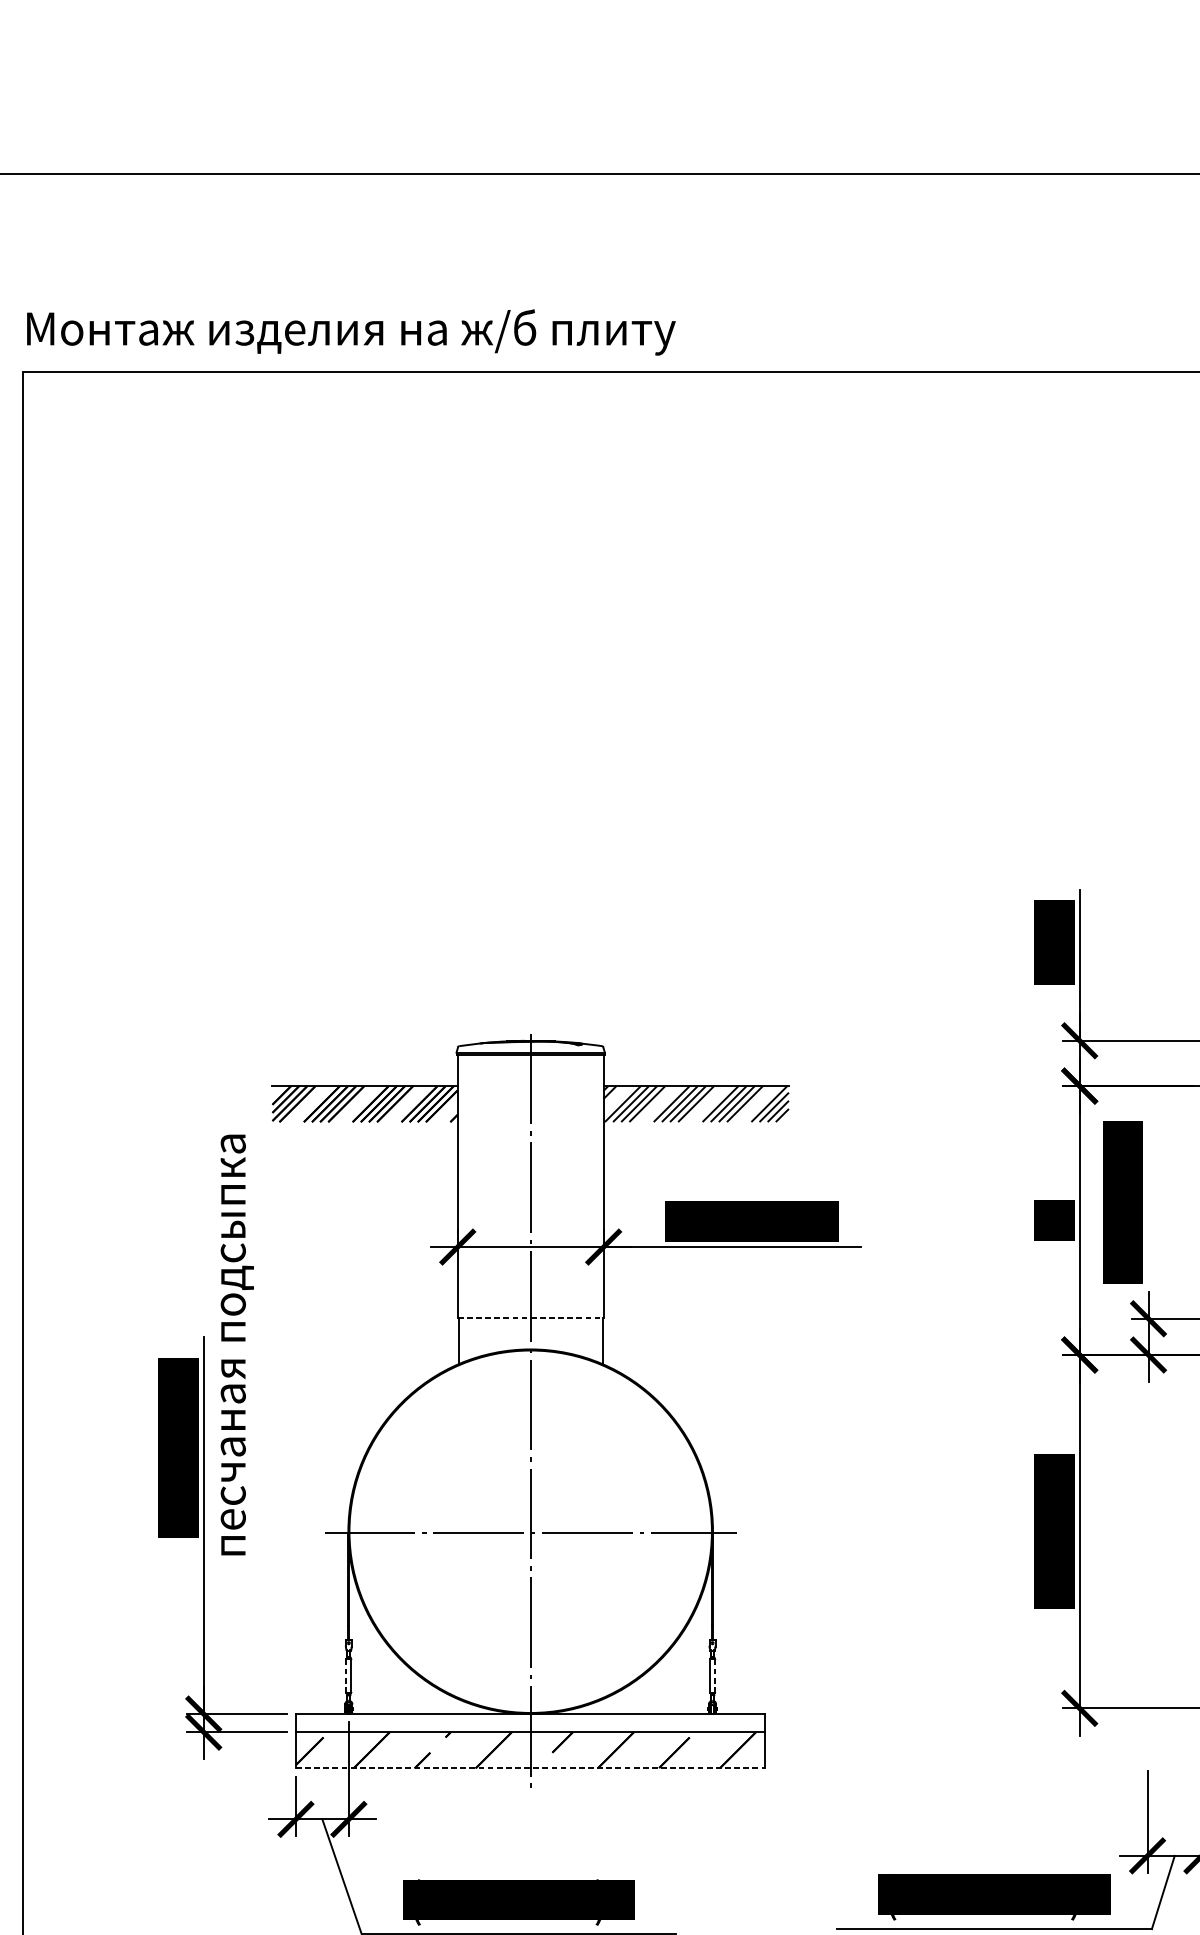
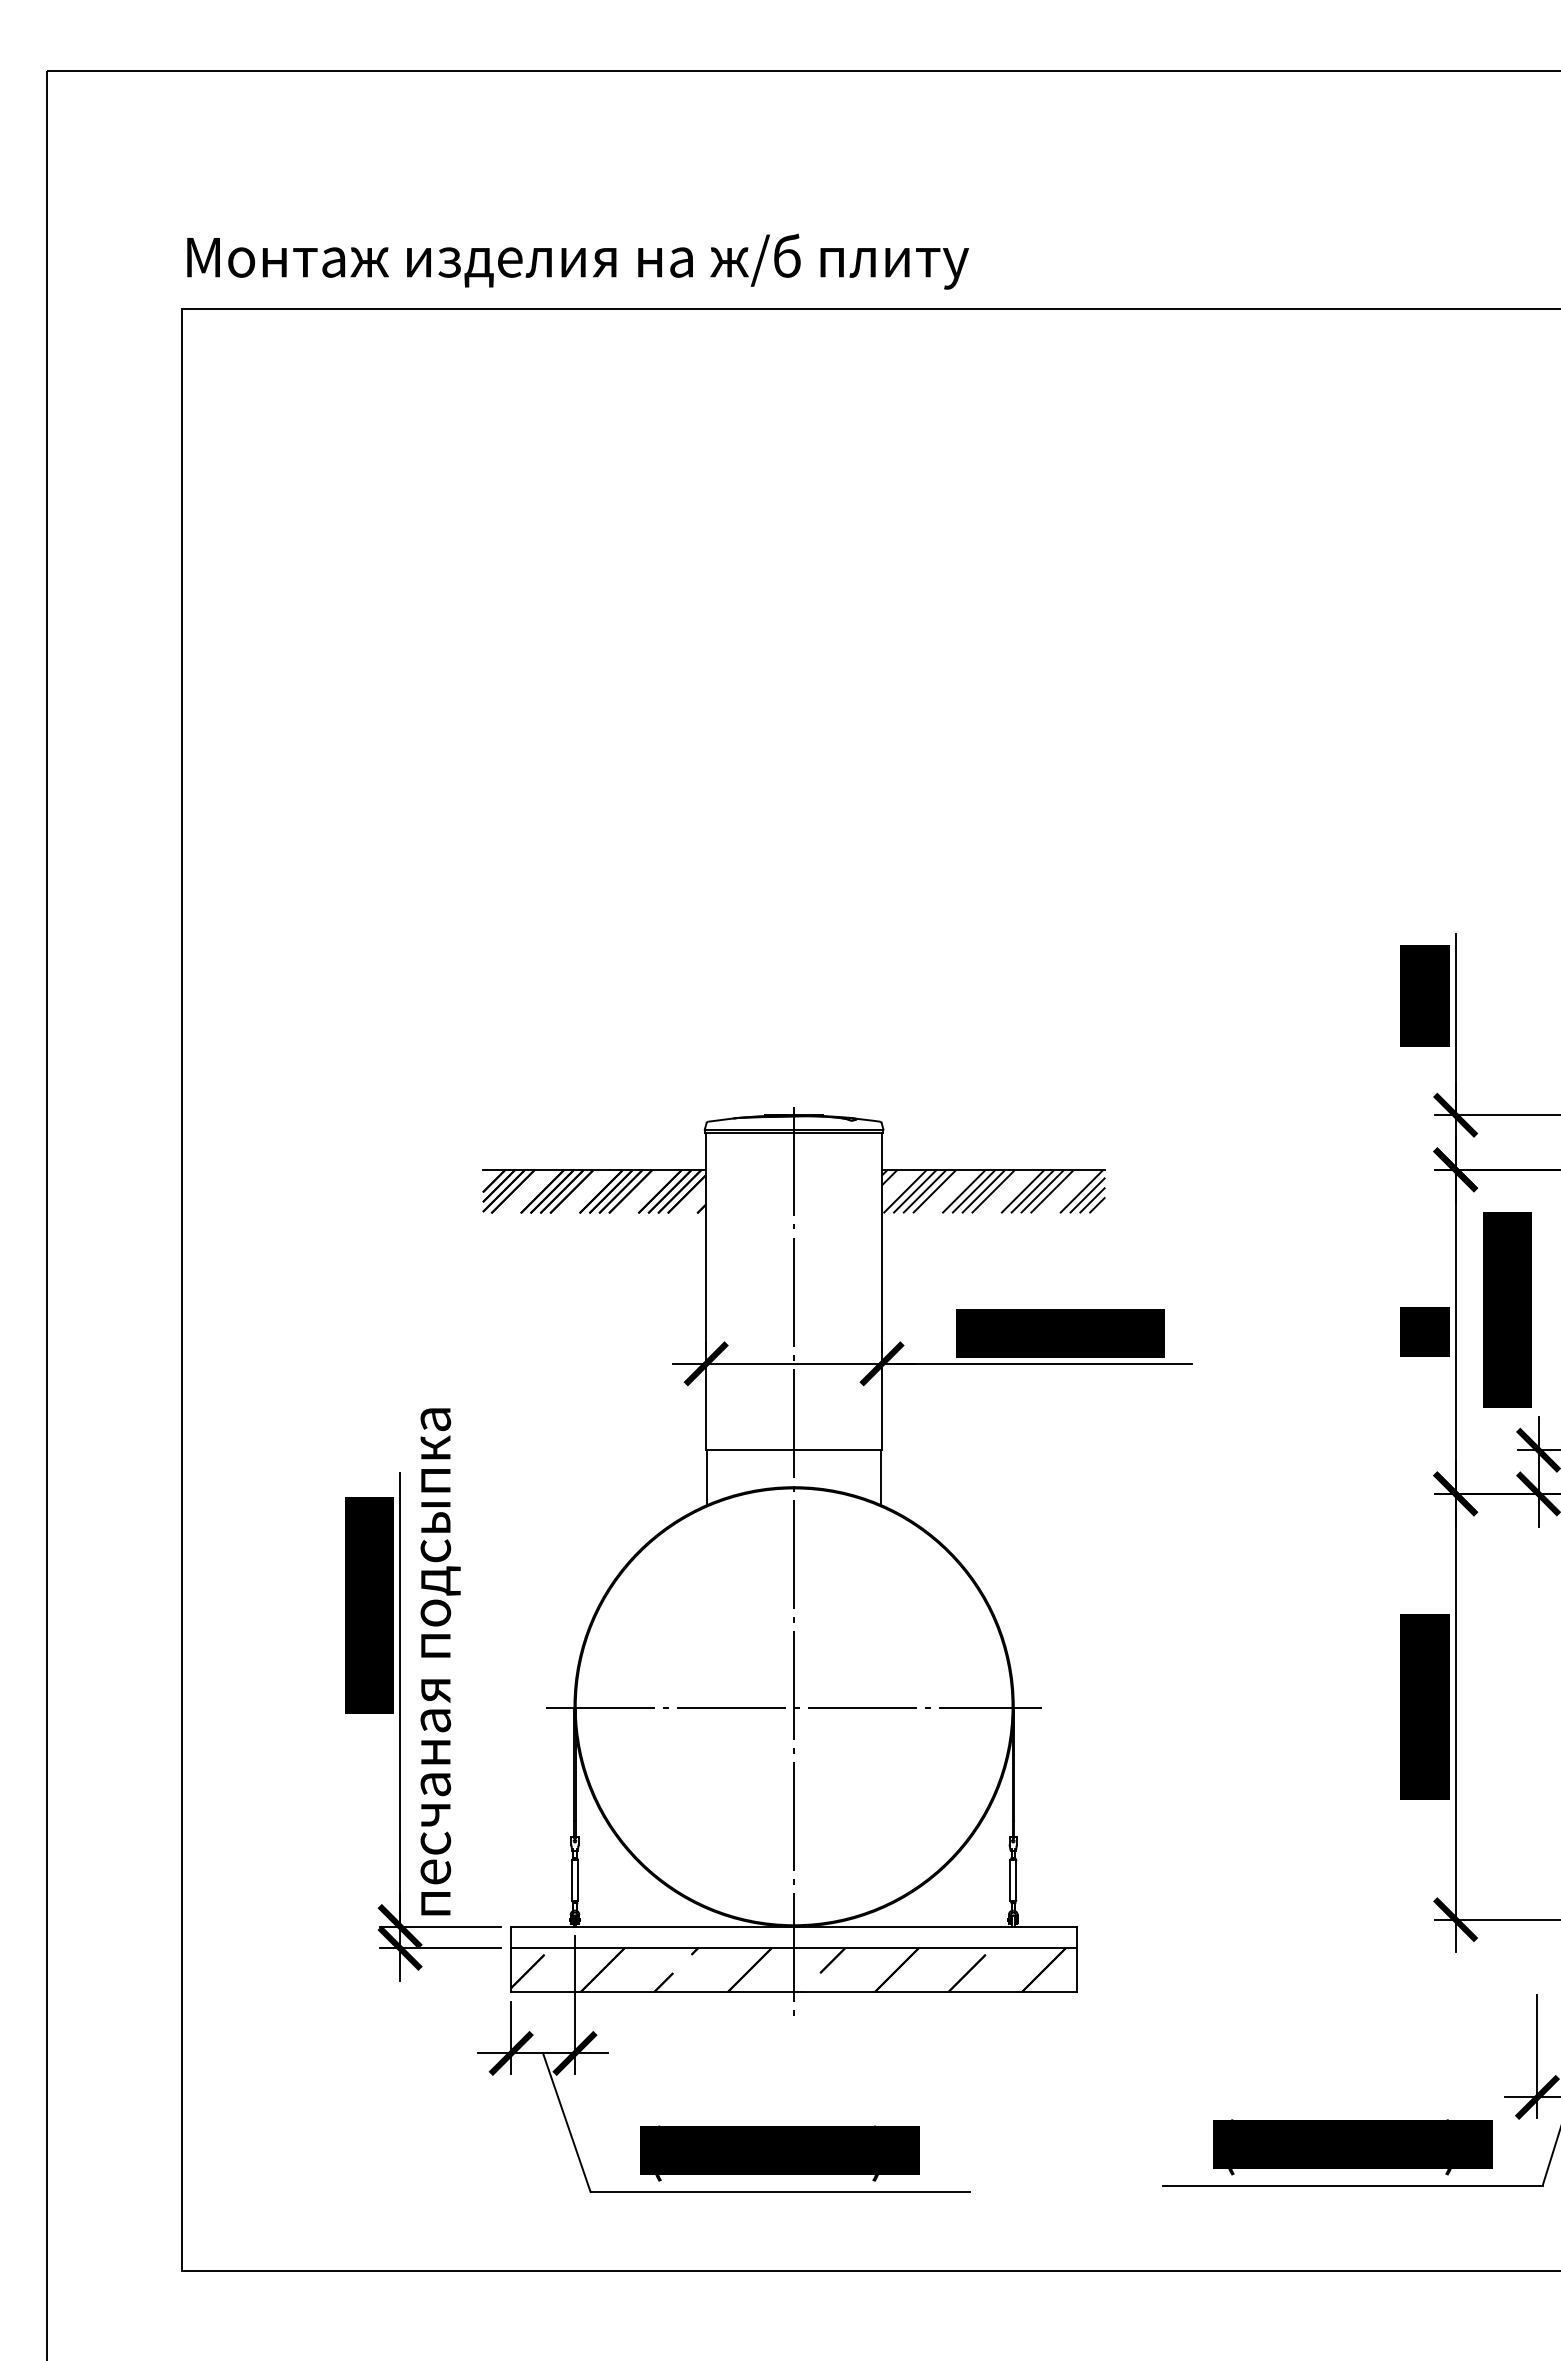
line: (531, 1318) -> (794, 1449), dashed -> solid
text: (237, 1344) -> (440, 1661), moved
line: (346, 1675) -> (572, 1880), dashed -> solid
line: (715, 1675) -> (1016, 1880), dashed -> solid
line: (531, 1768) -> (794, 1992), dashed -> solid

